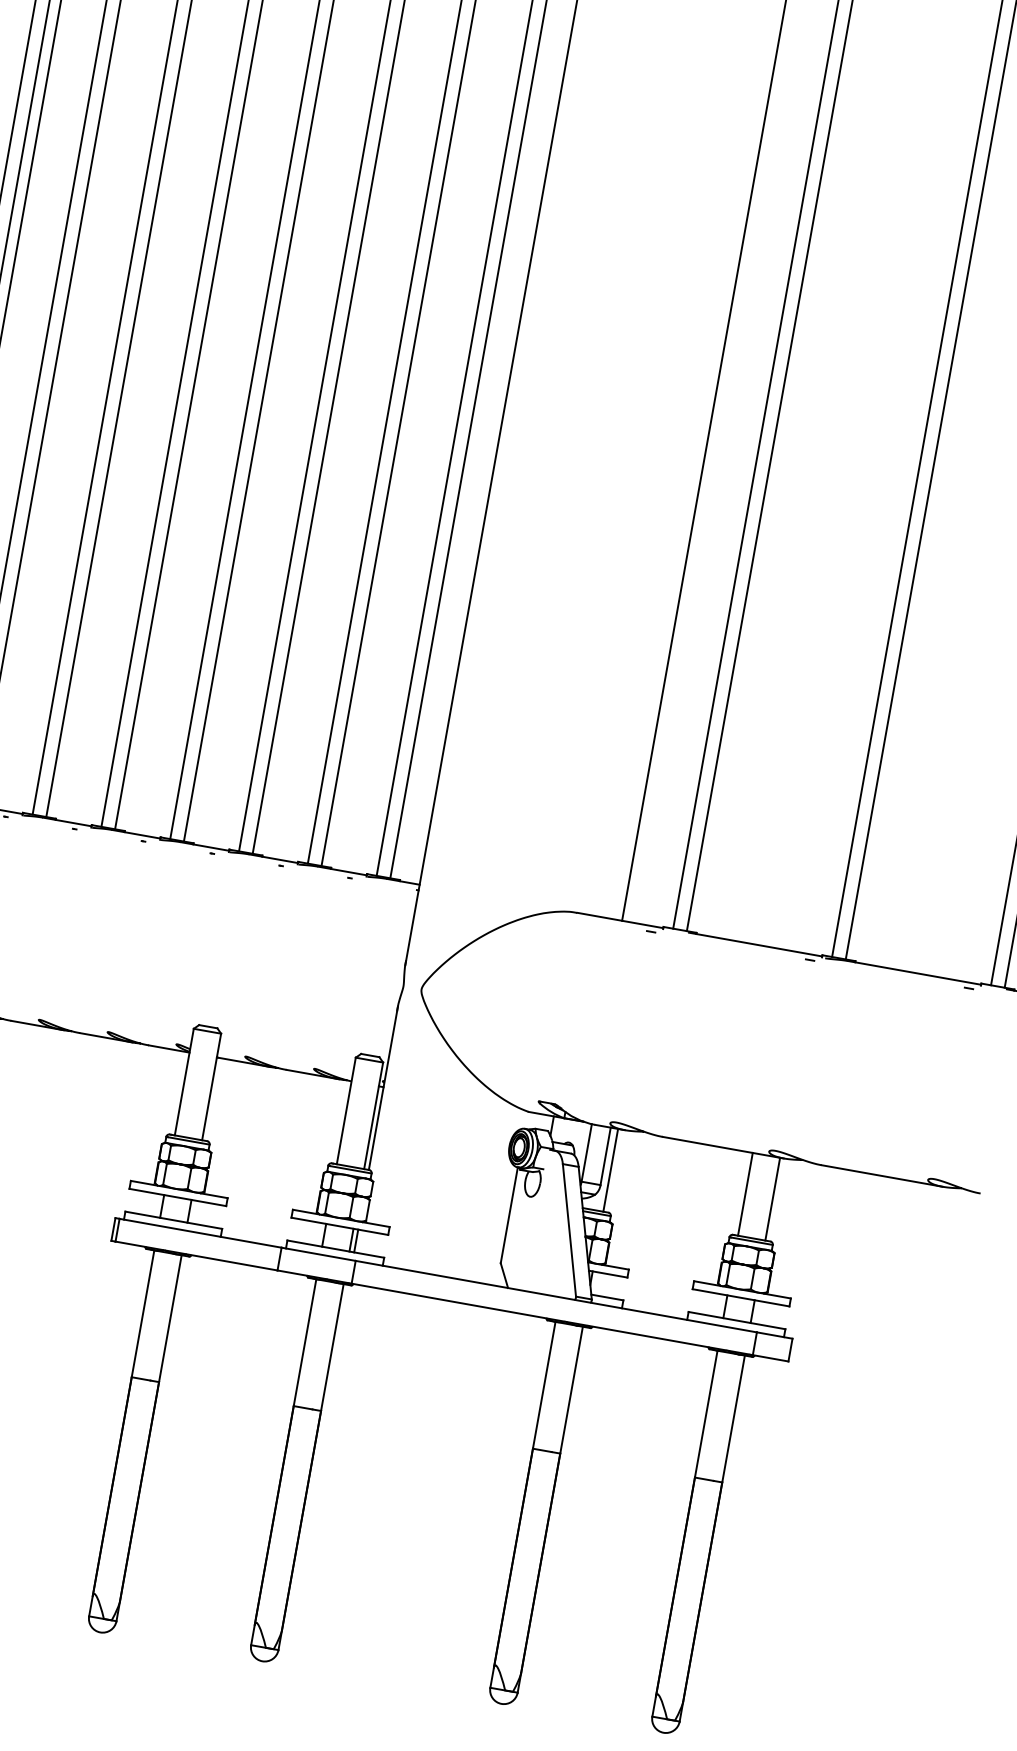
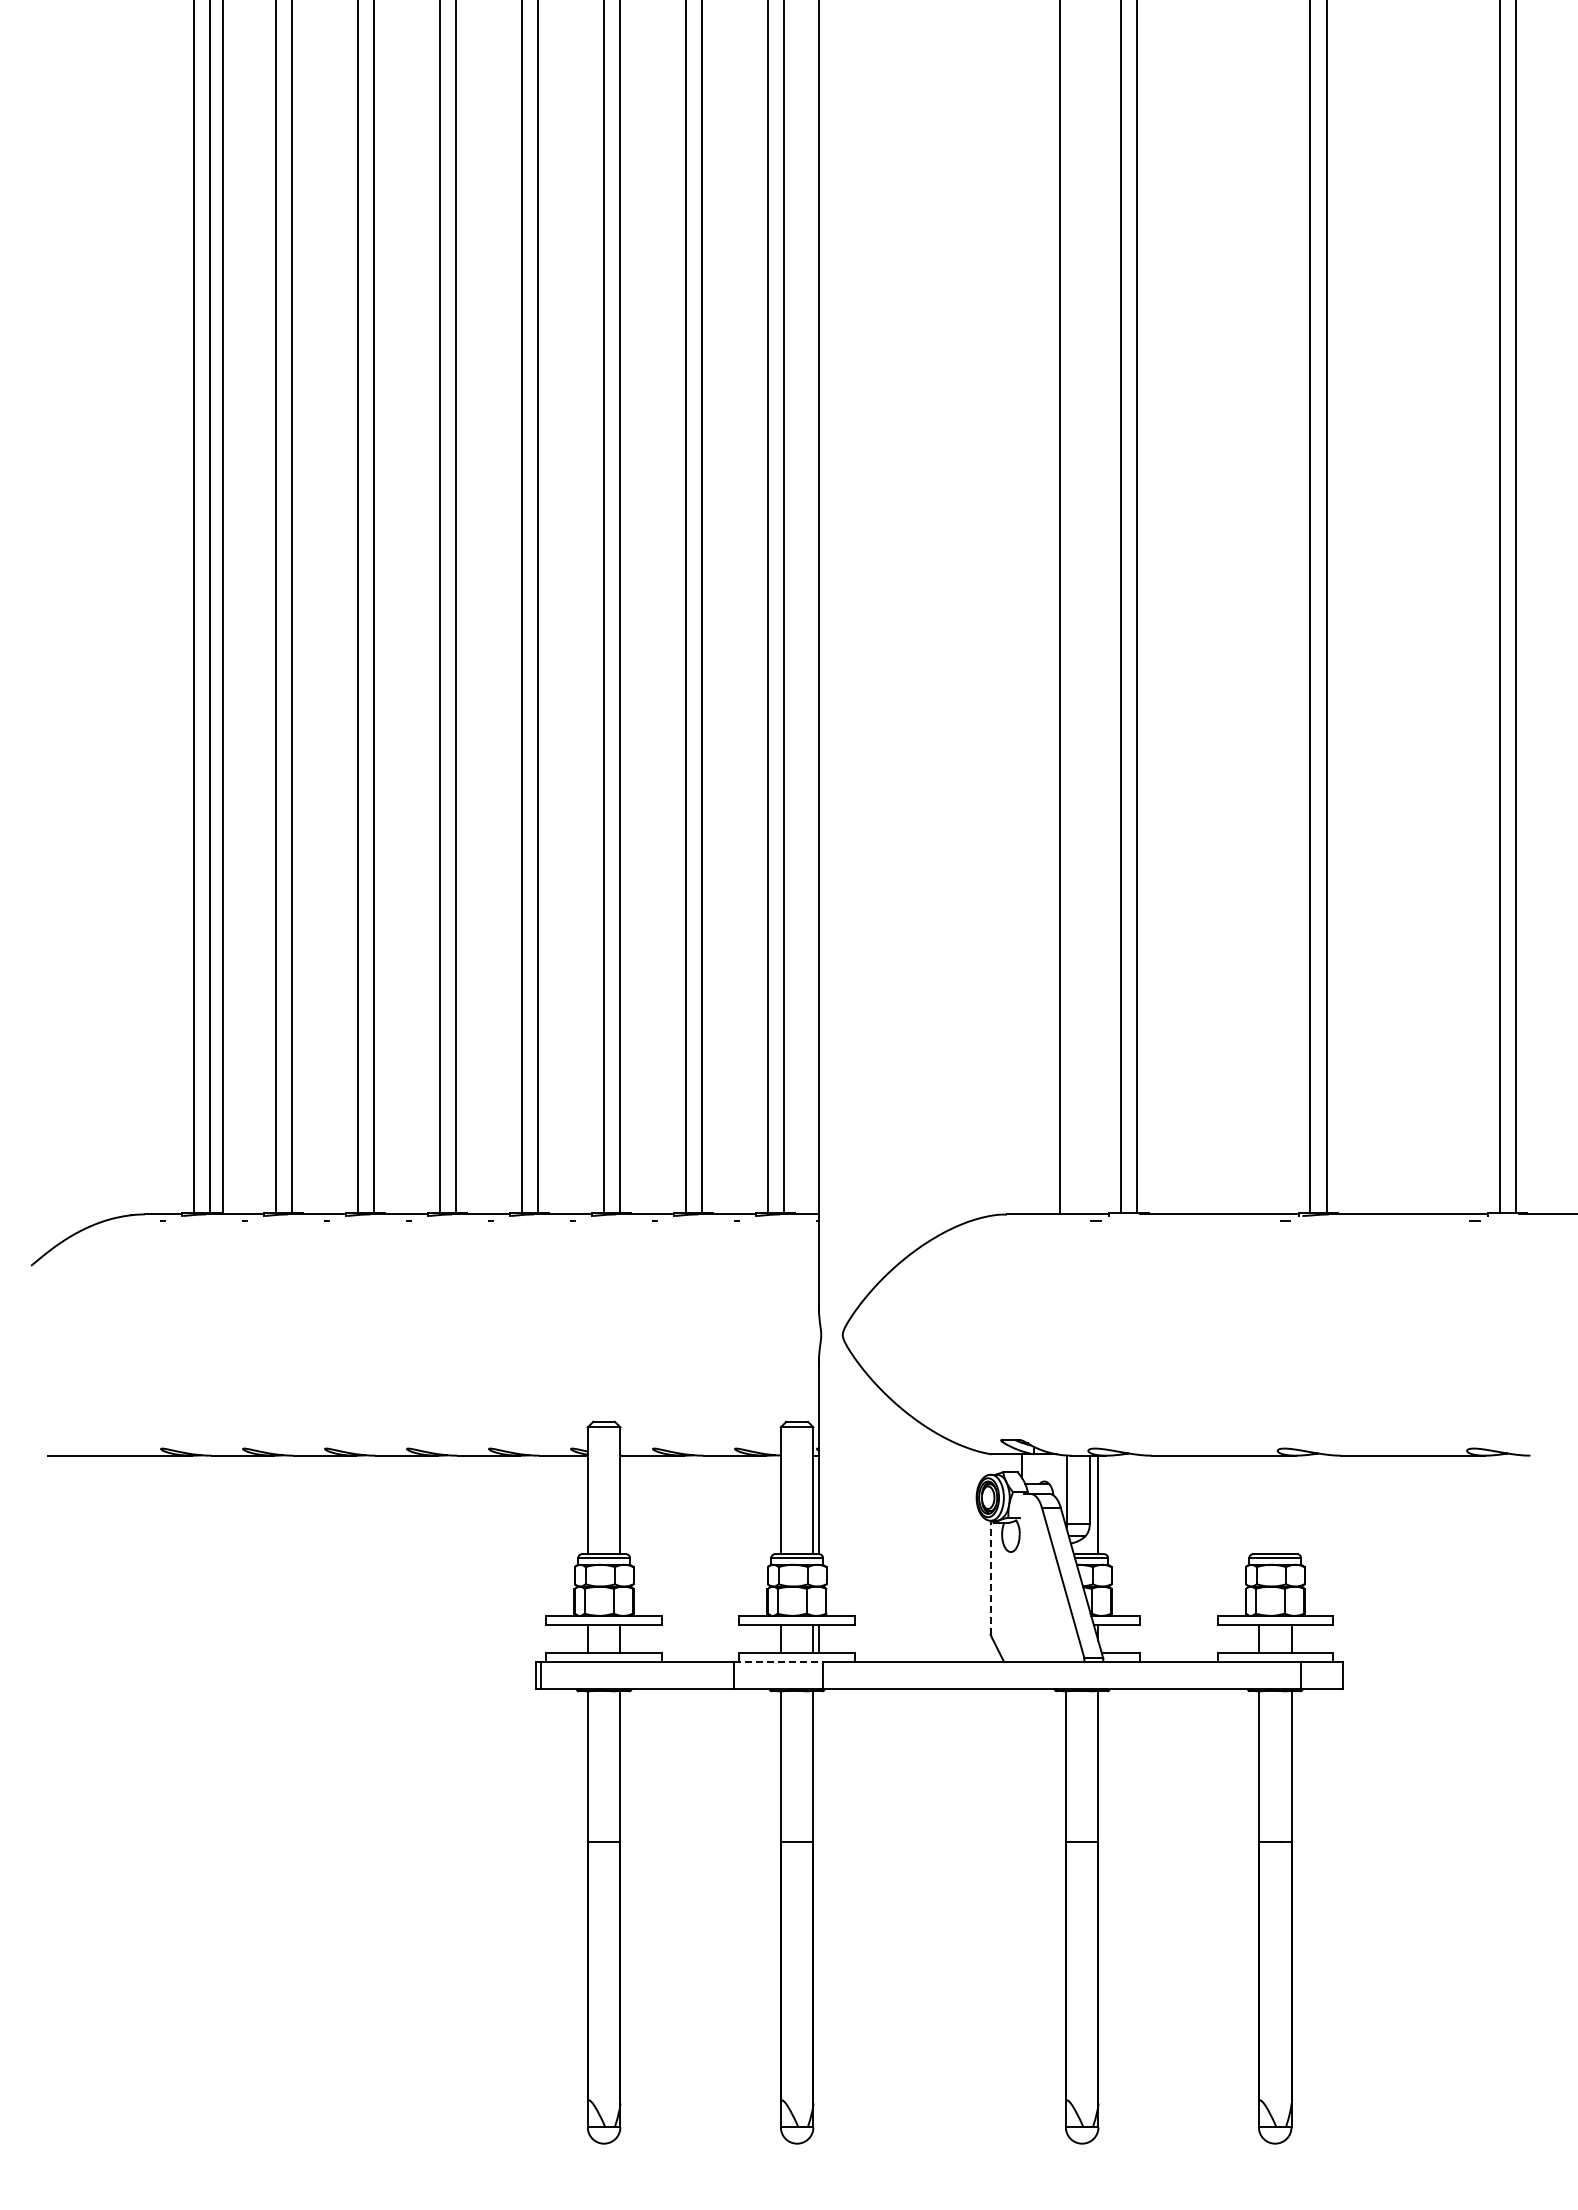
line: (745, 1193) -> (1258, 1504), removed
line: (772, 1198) -> (1291, 1504), removed
line: (509, 1215) -> (990, 1577), solid -> dashed
line: (318, 1254) -> (778, 1662), solid -> dashed

